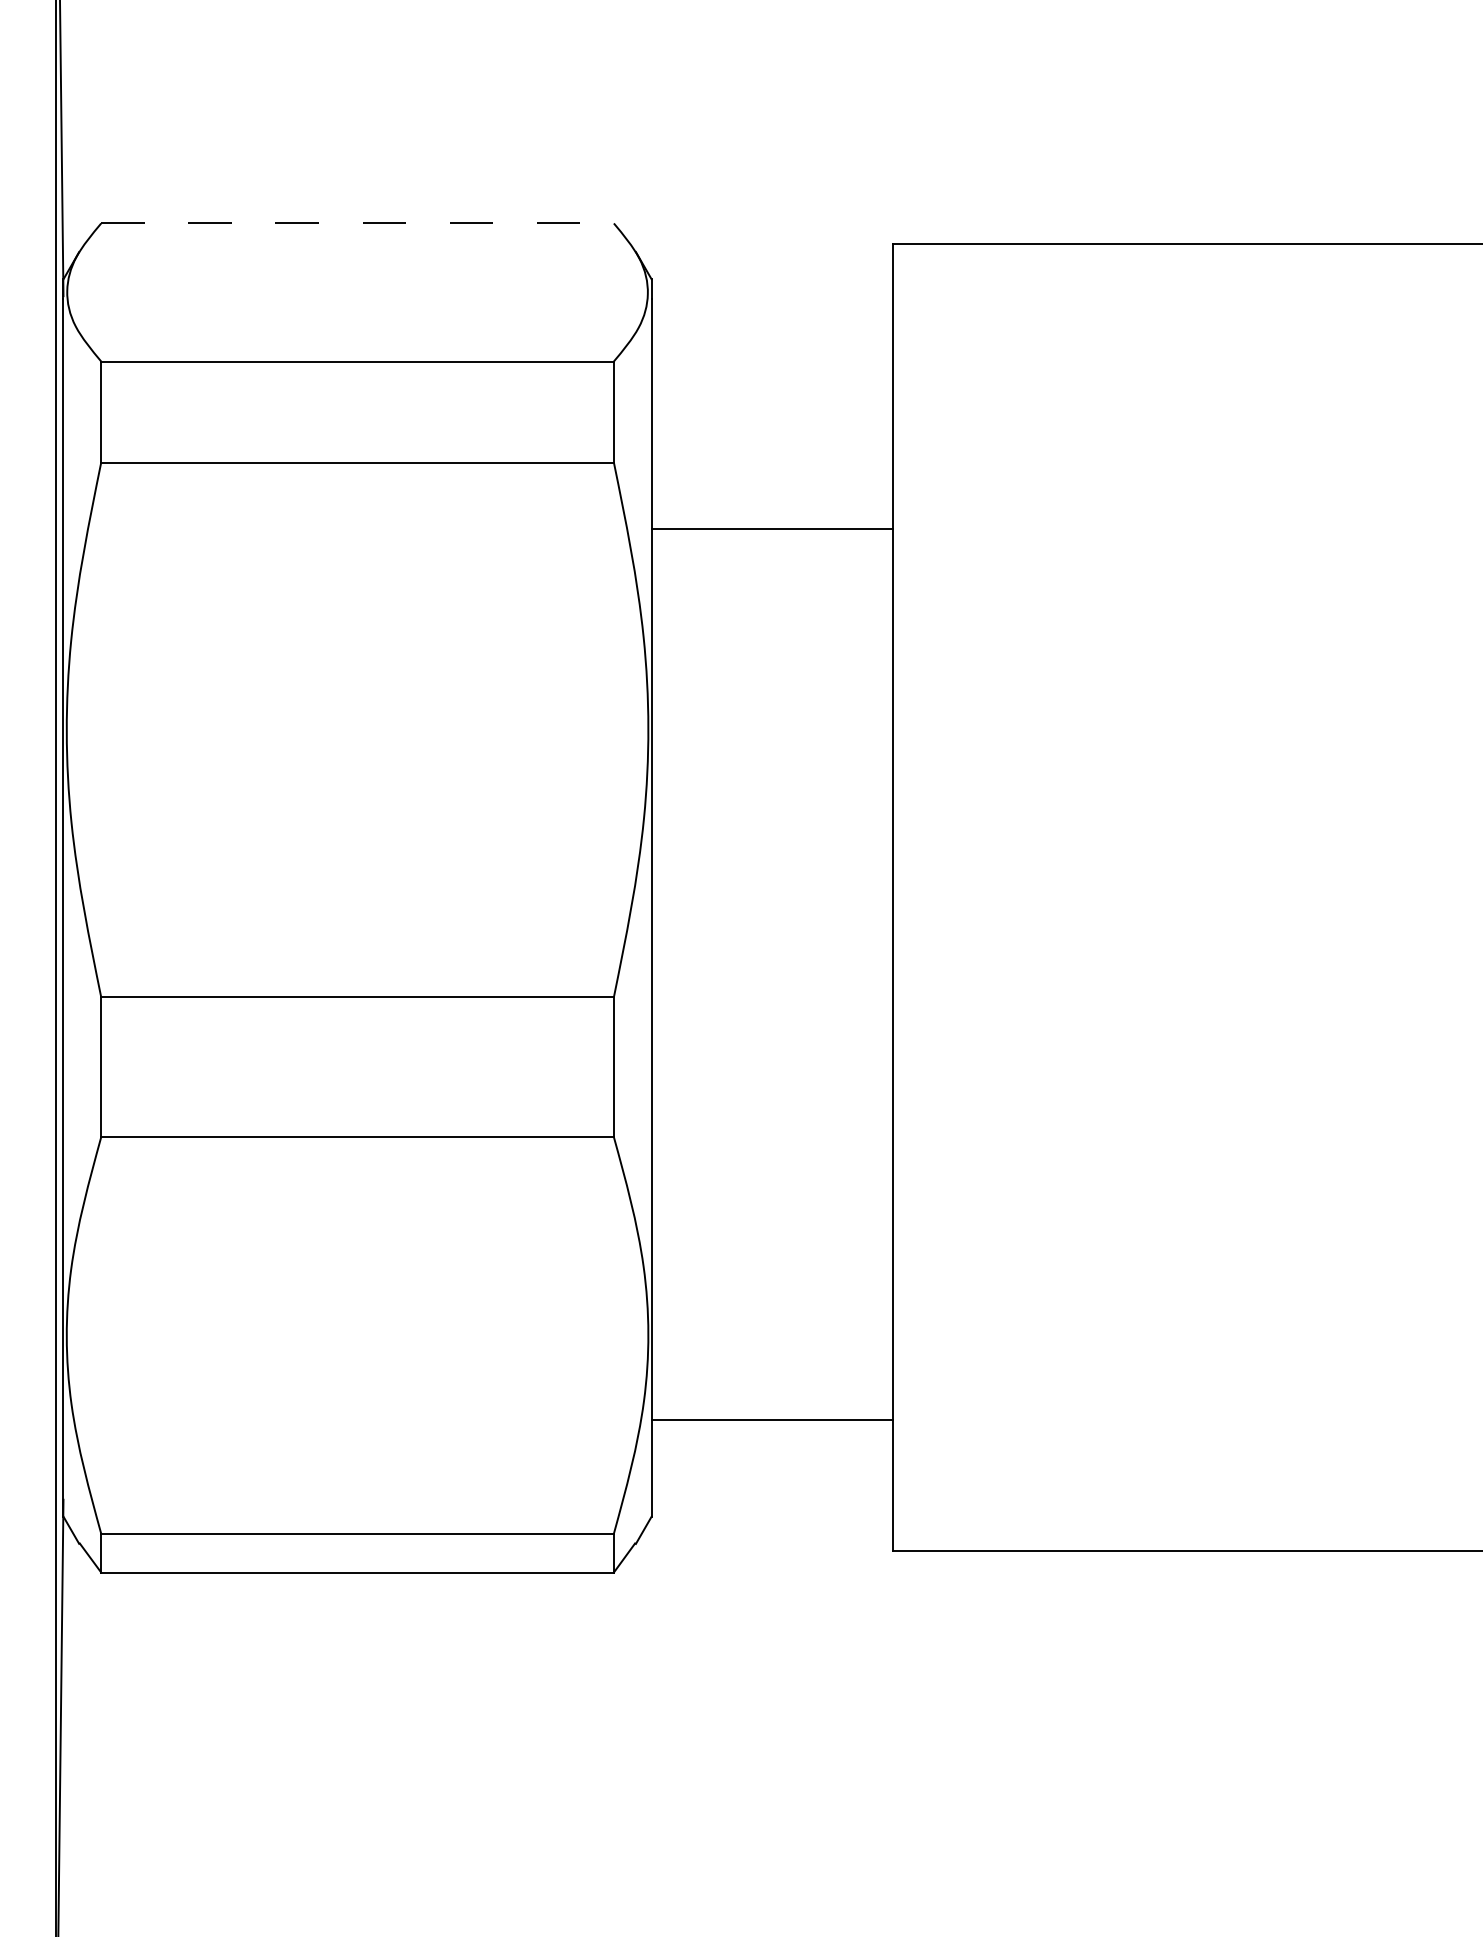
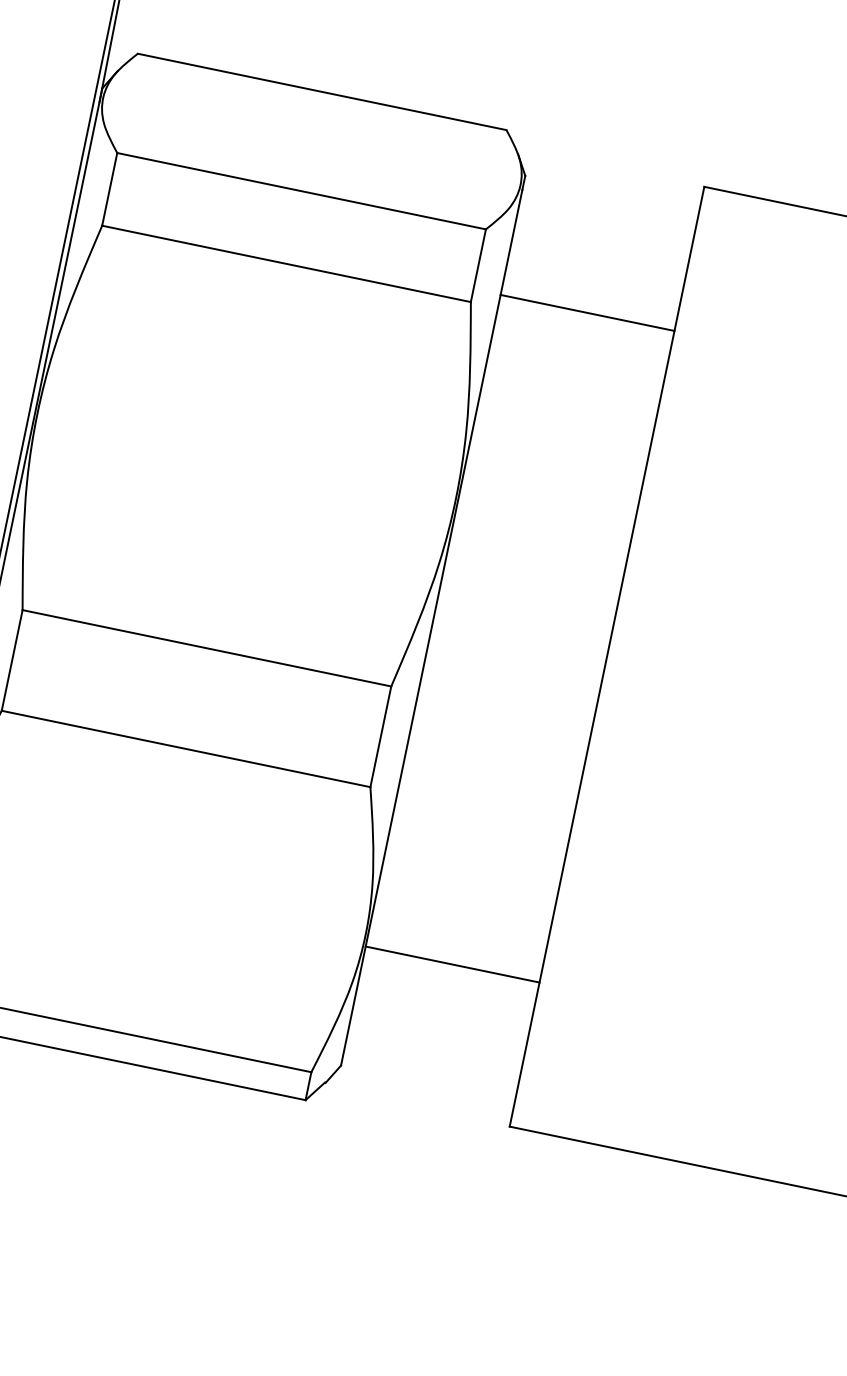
line: (358, 223) -> (322, 92), dashed -> solid
line: (772, 528) -> (587, 312), moved
line: (772, 1420) -> (452, 964), moved

